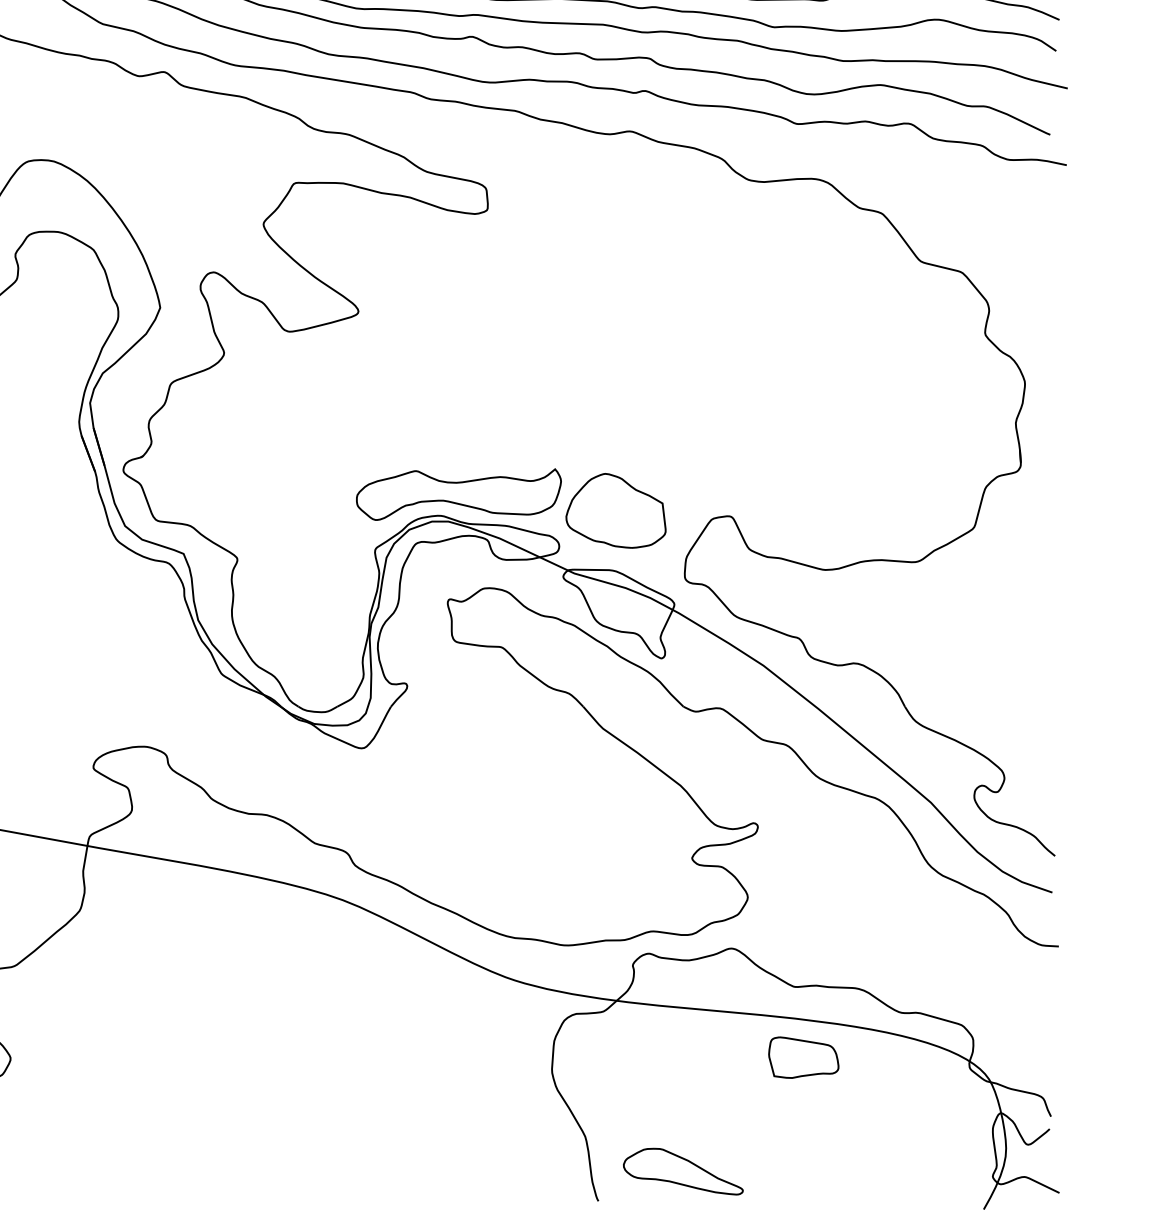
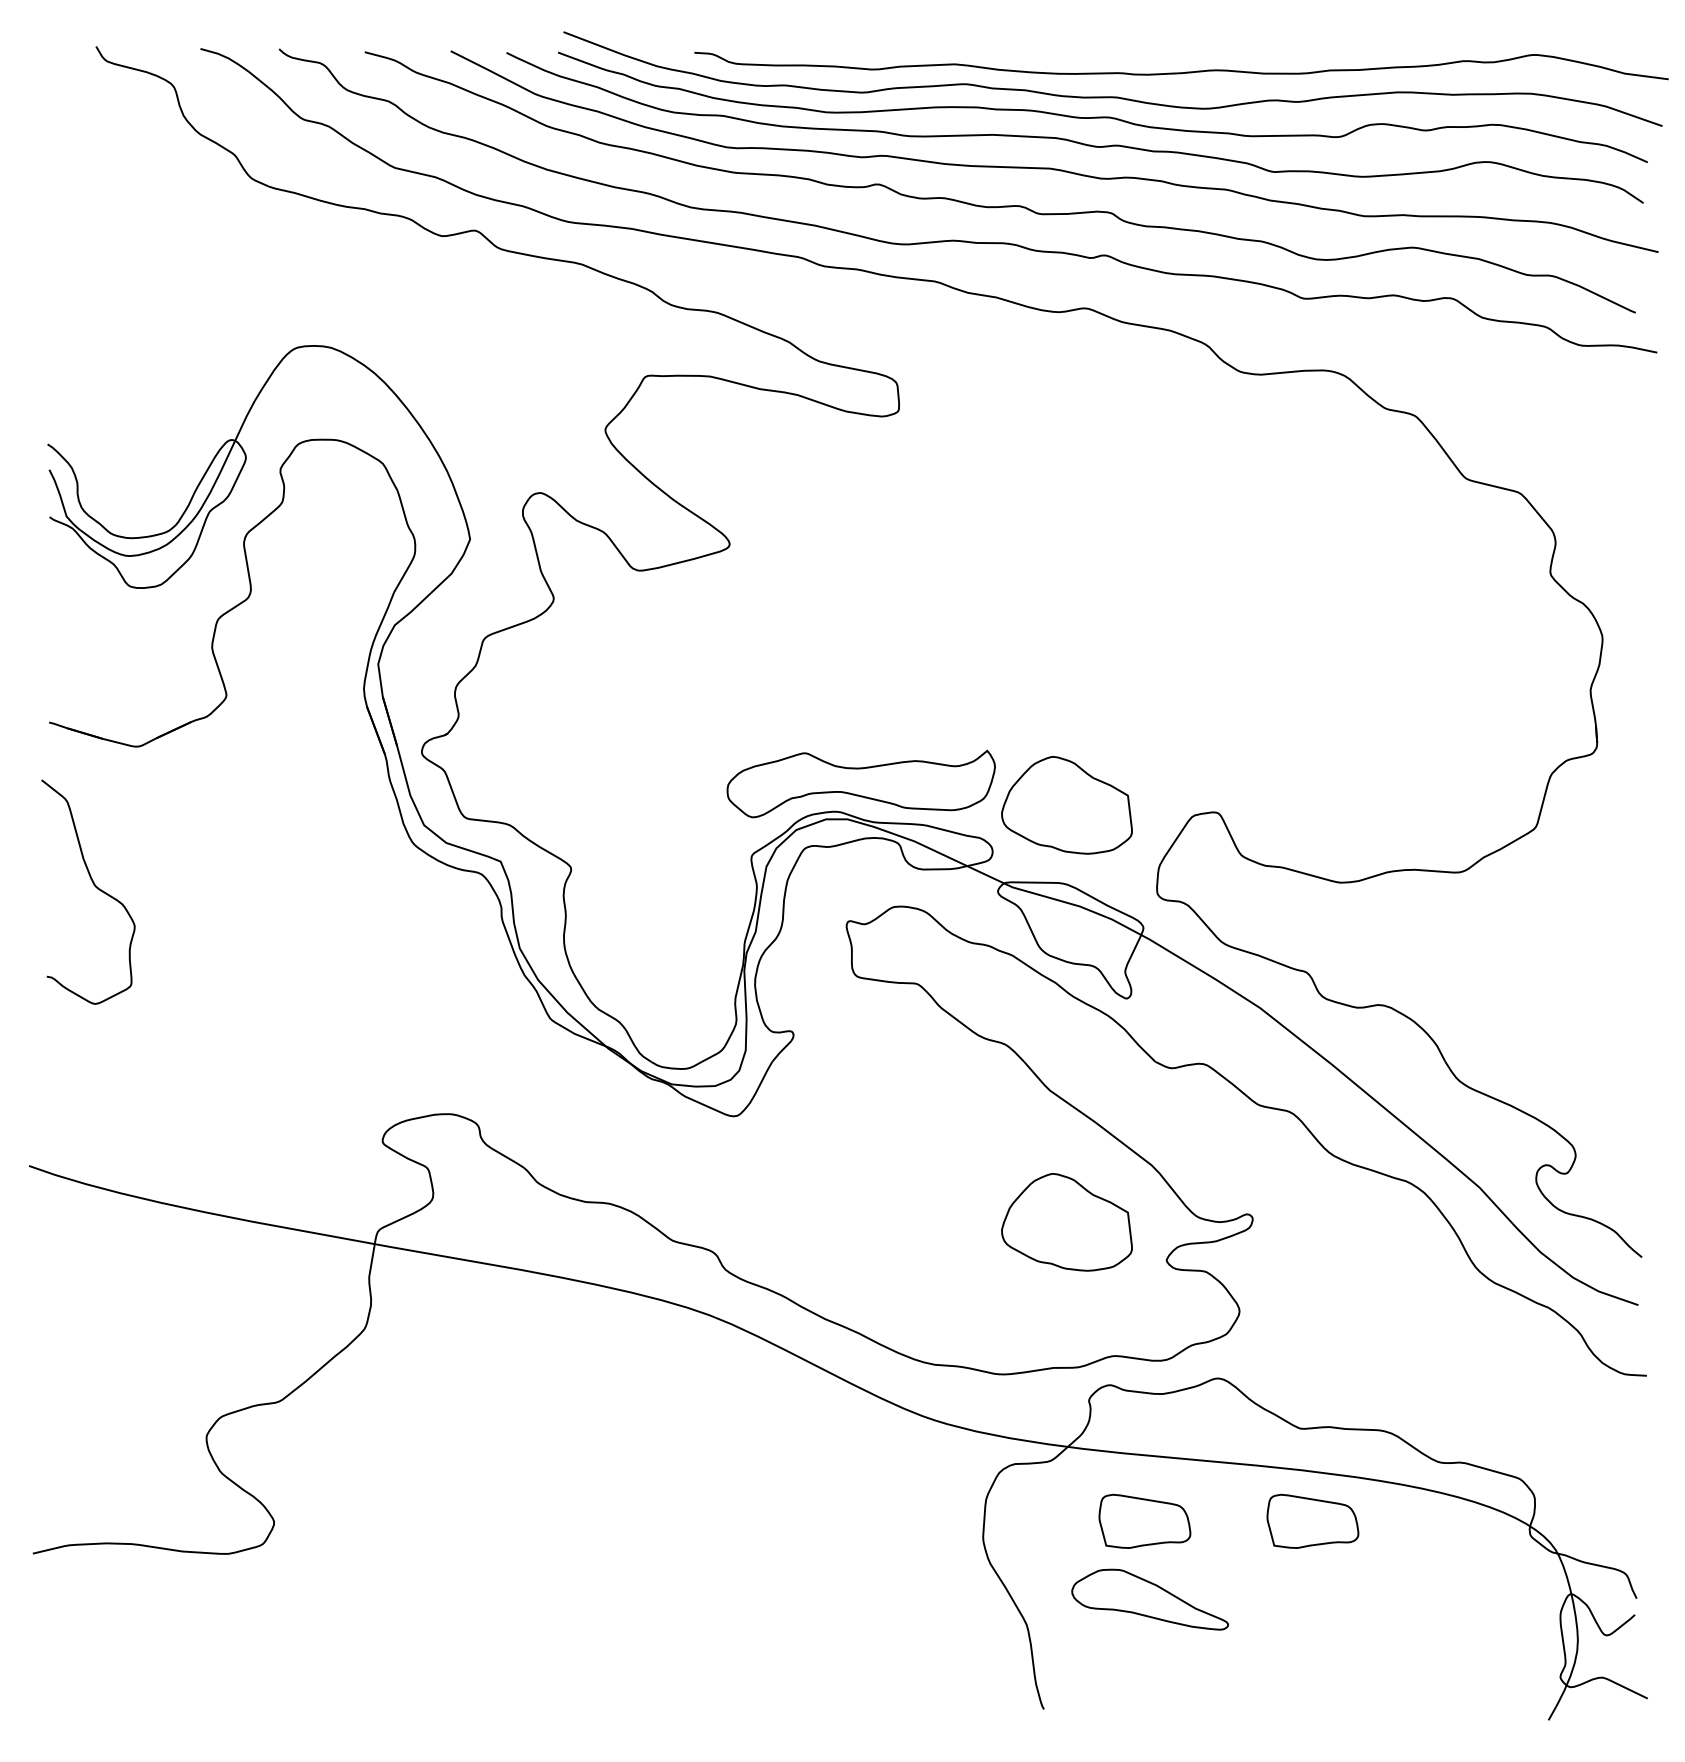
part: (615, 829) -> (1066, 1222), added
part: (675, 1056) -> (1144, 1520), added
part: (682, 1171) -> (1149, 1599), moved

